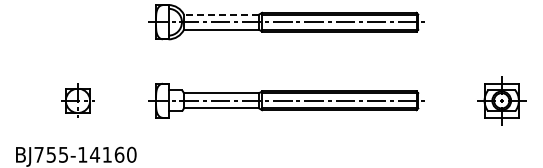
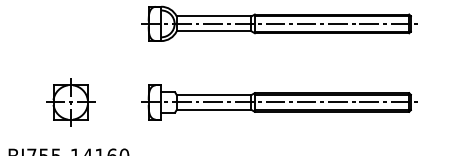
line: (220, 14) -> (213, 16), dashed -> solid
part: (77, 100) -> (70, 102), size x1.43

